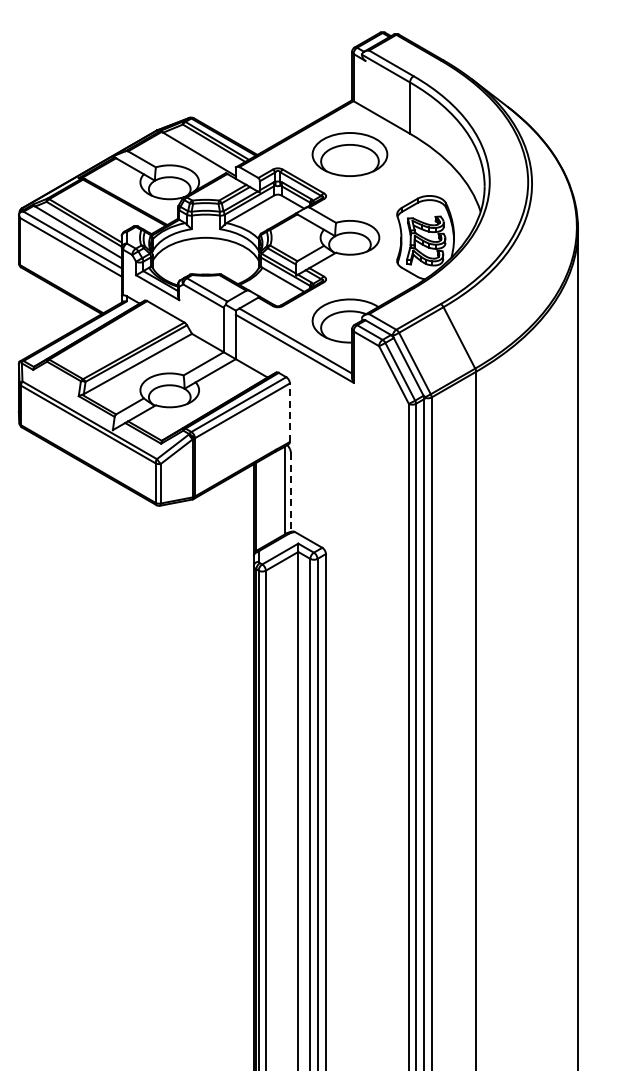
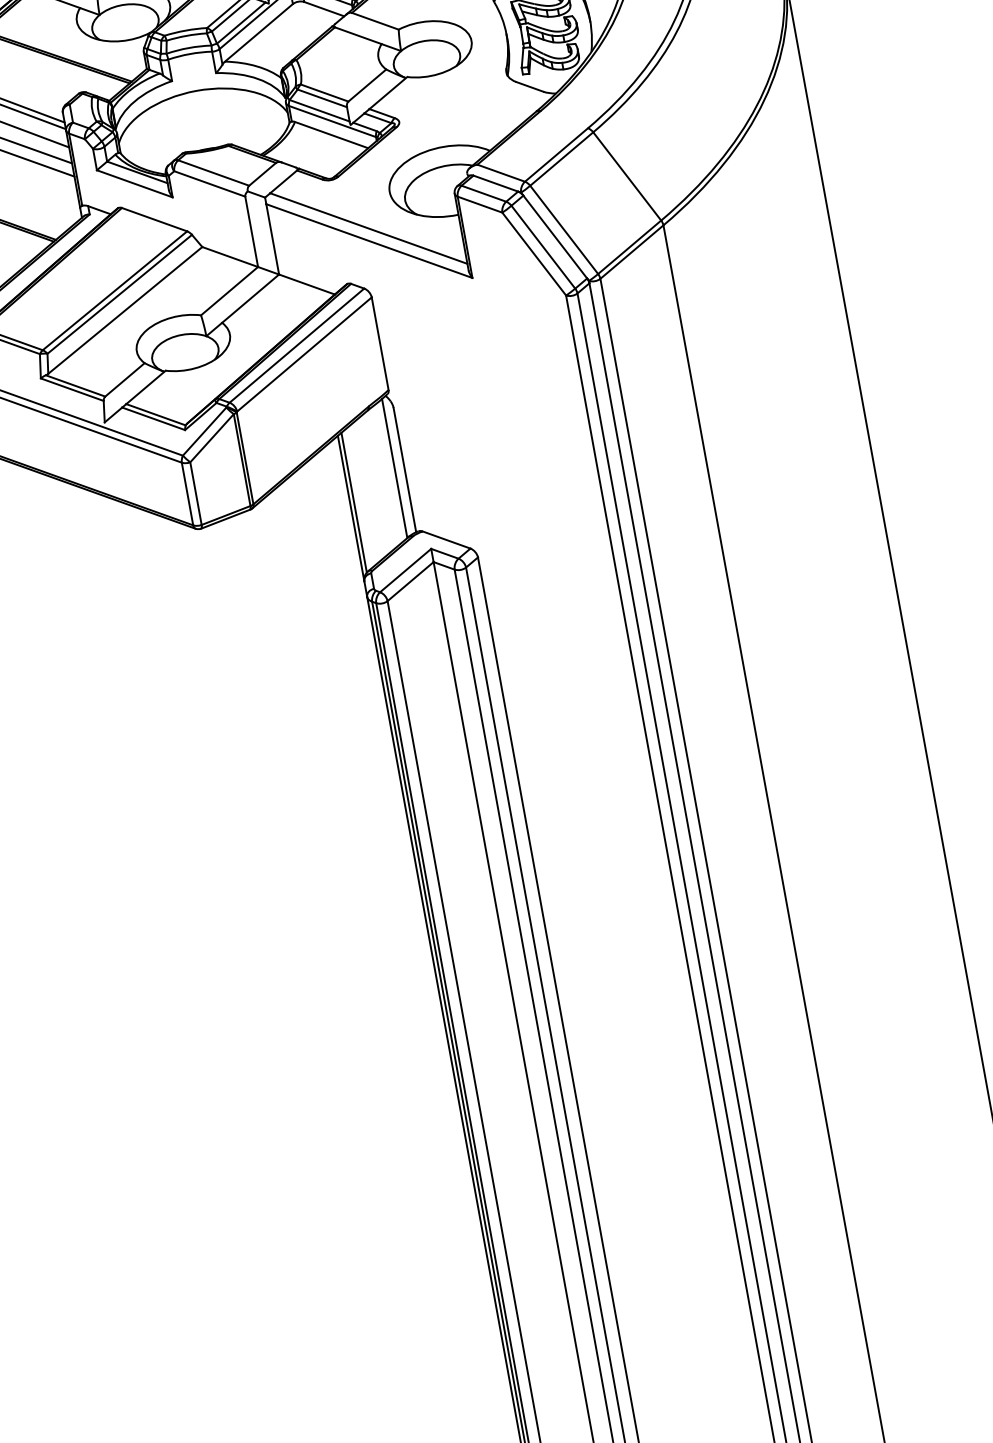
line: (289, 412) -> (379, 343), dashed -> solid
line: (290, 493) -> (404, 471), dashed -> solid

